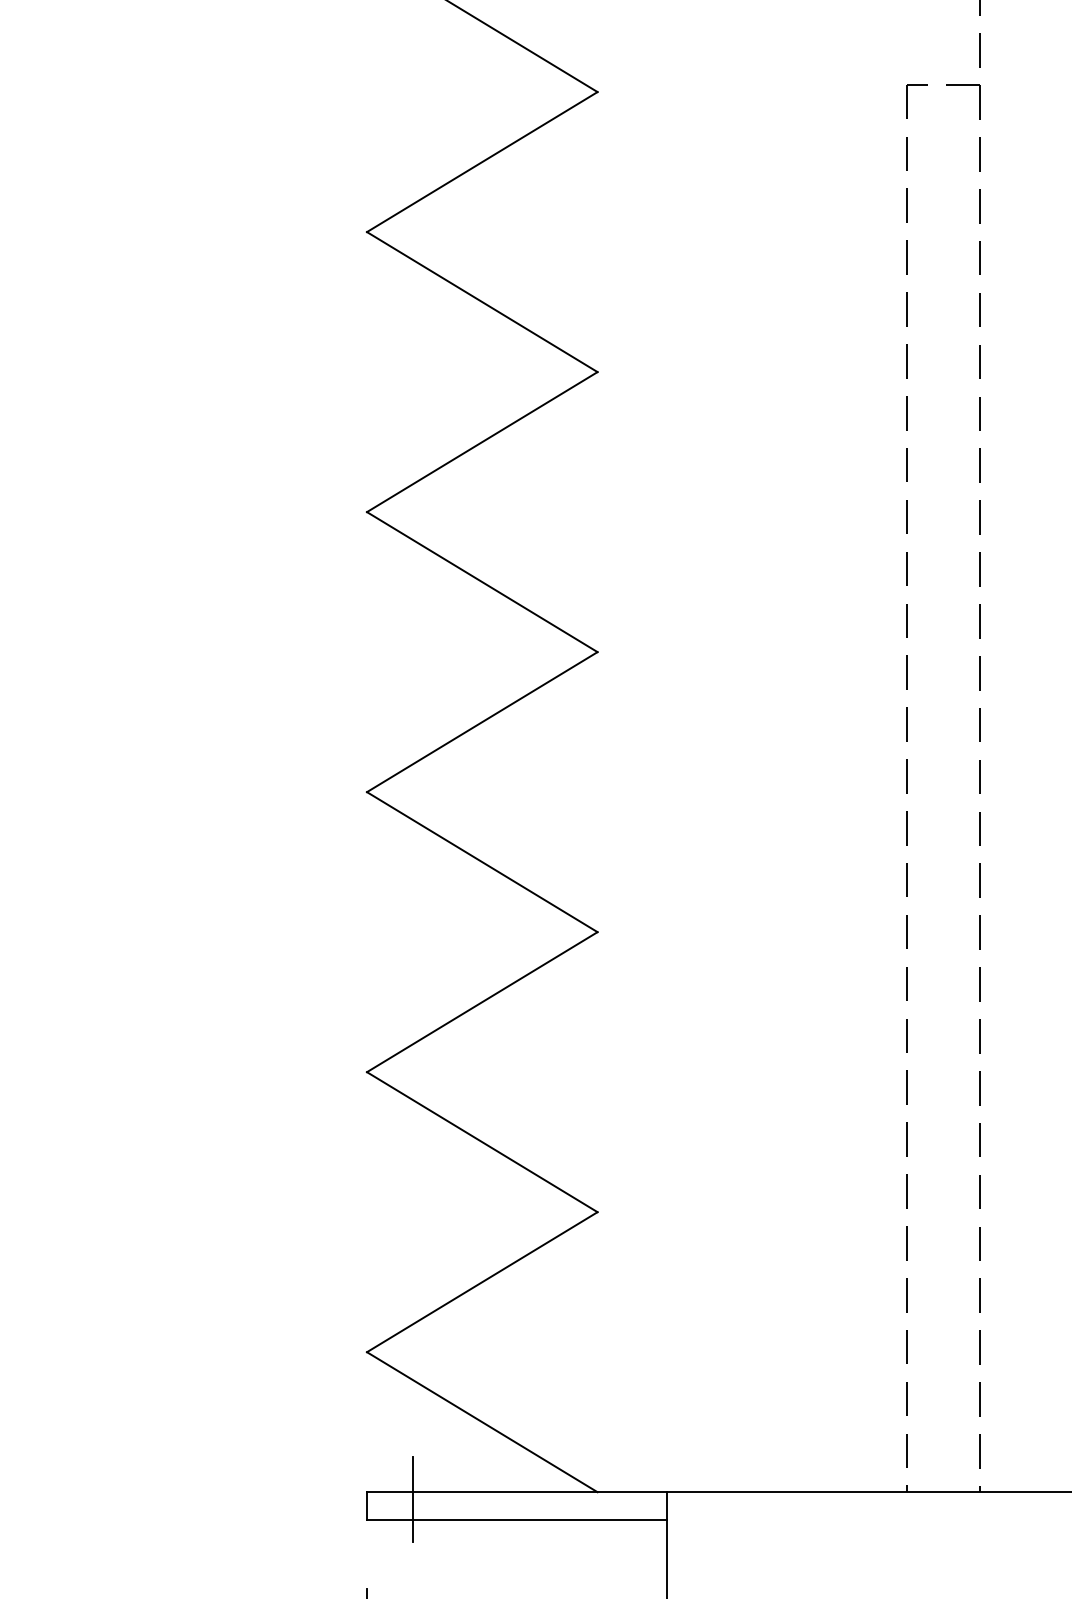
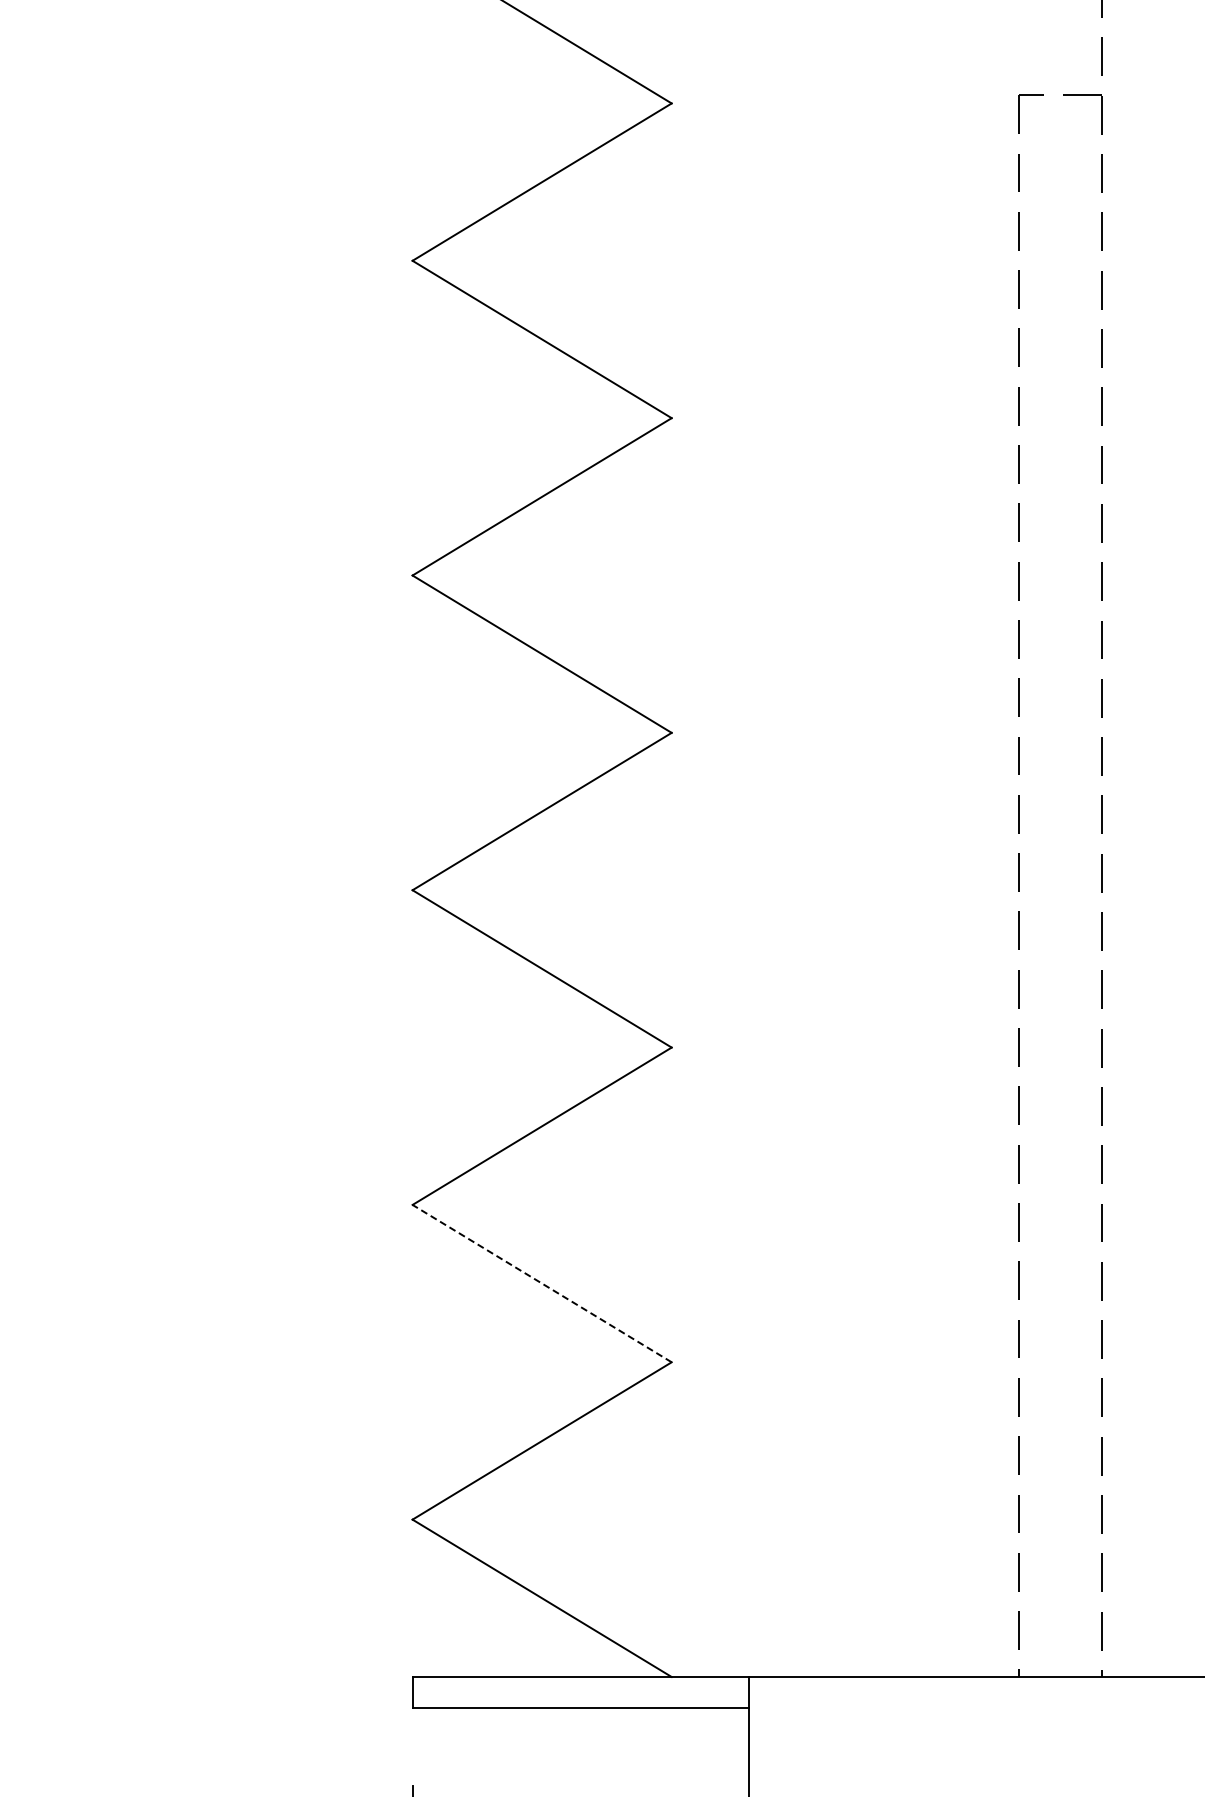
line: (482, 1142) -> (542, 1283), solid -> dashed
line: (413, 1498) -> (464, 1684), removed

